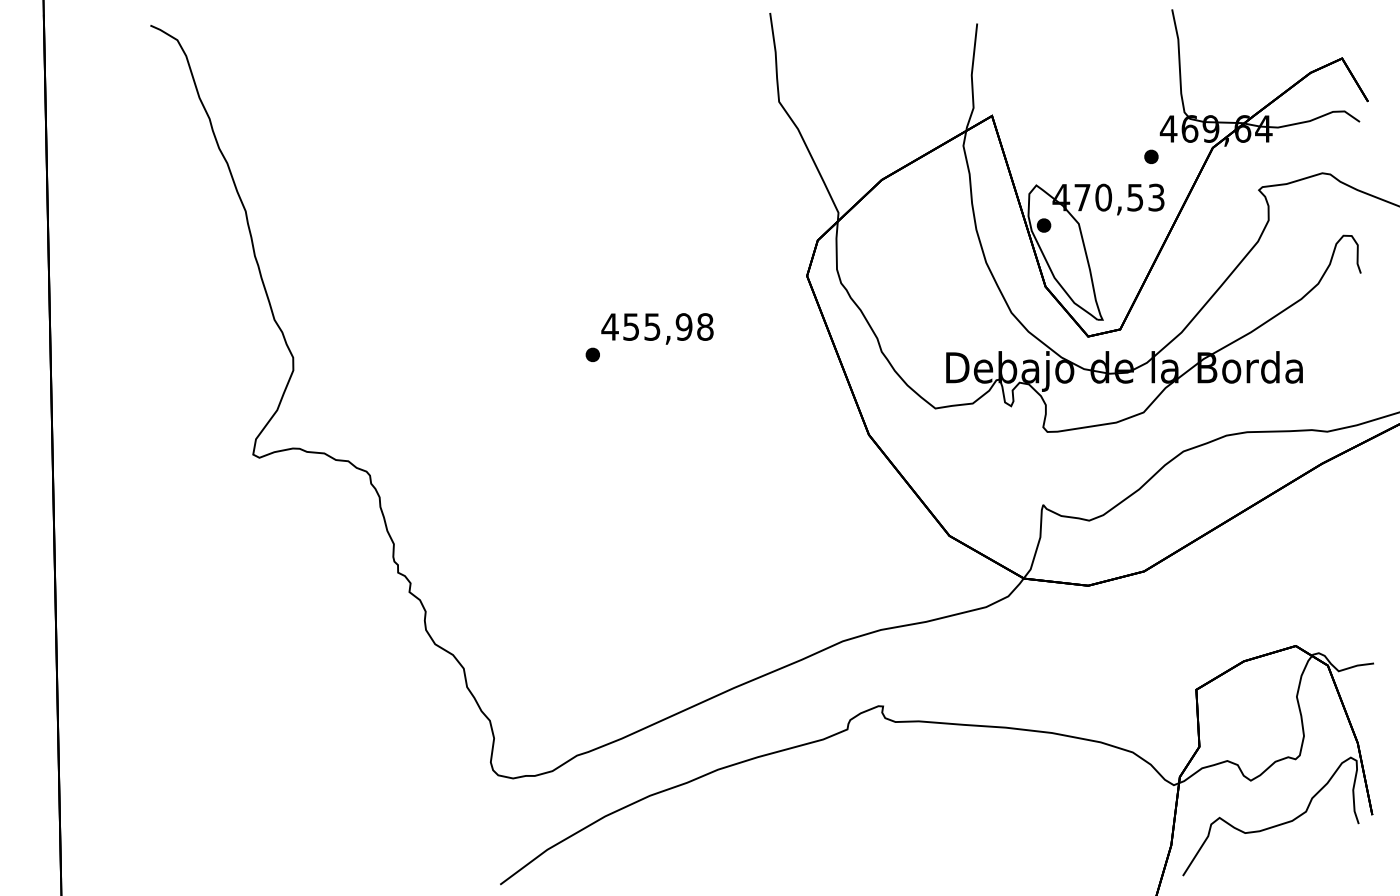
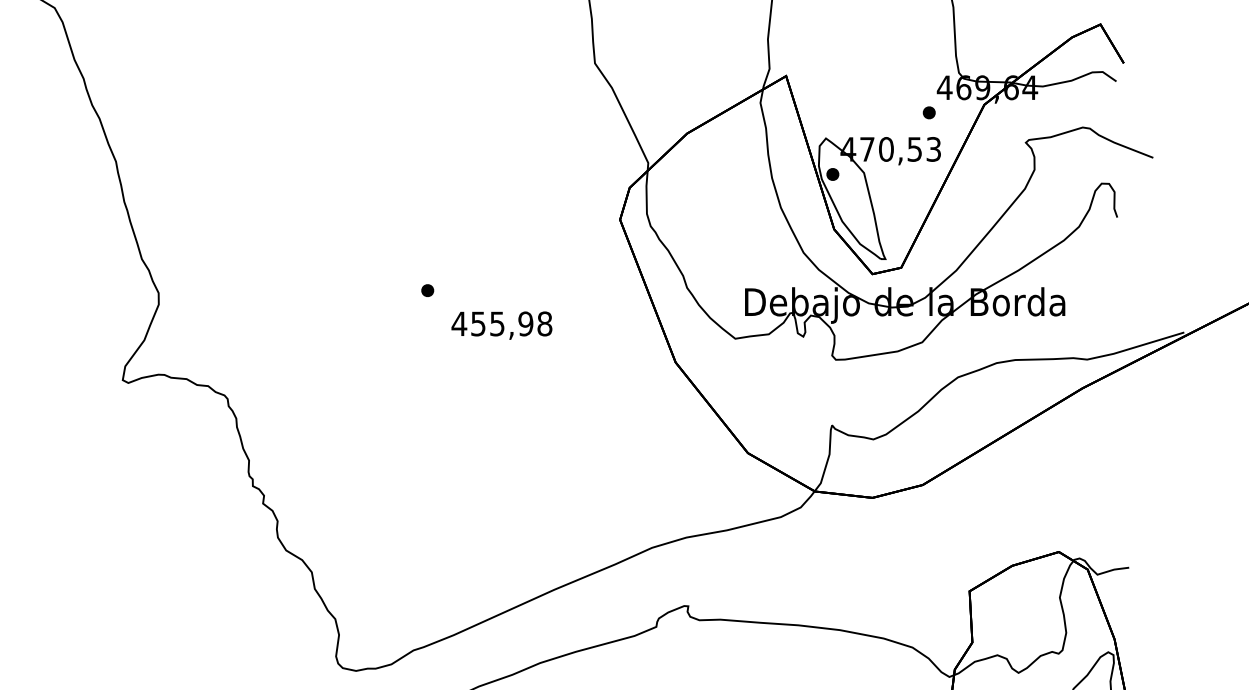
text: (657, 328) -> (501, 325), moved

